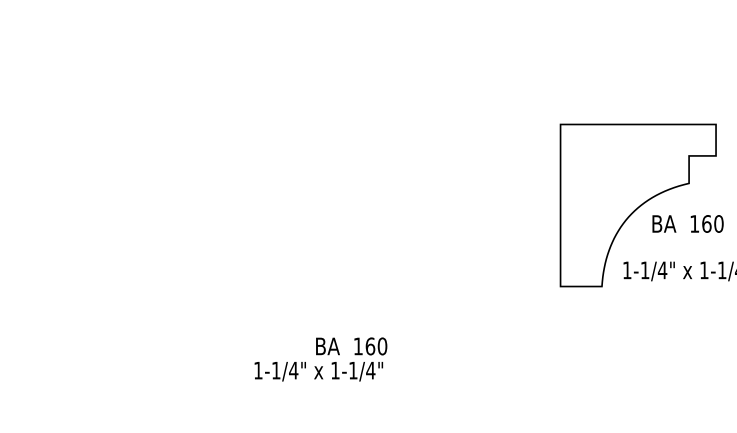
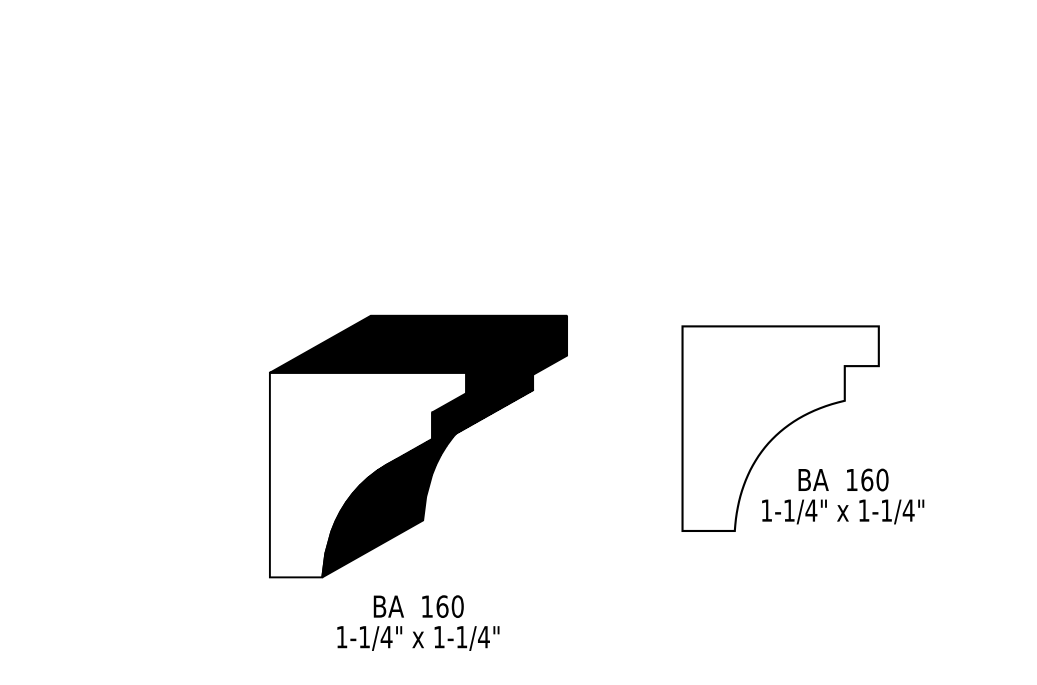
part: (351, 219) -> (418, 446), added
text: (688, 223) -> (843, 479), moved
text: (318, 371) -> (418, 638), moved

